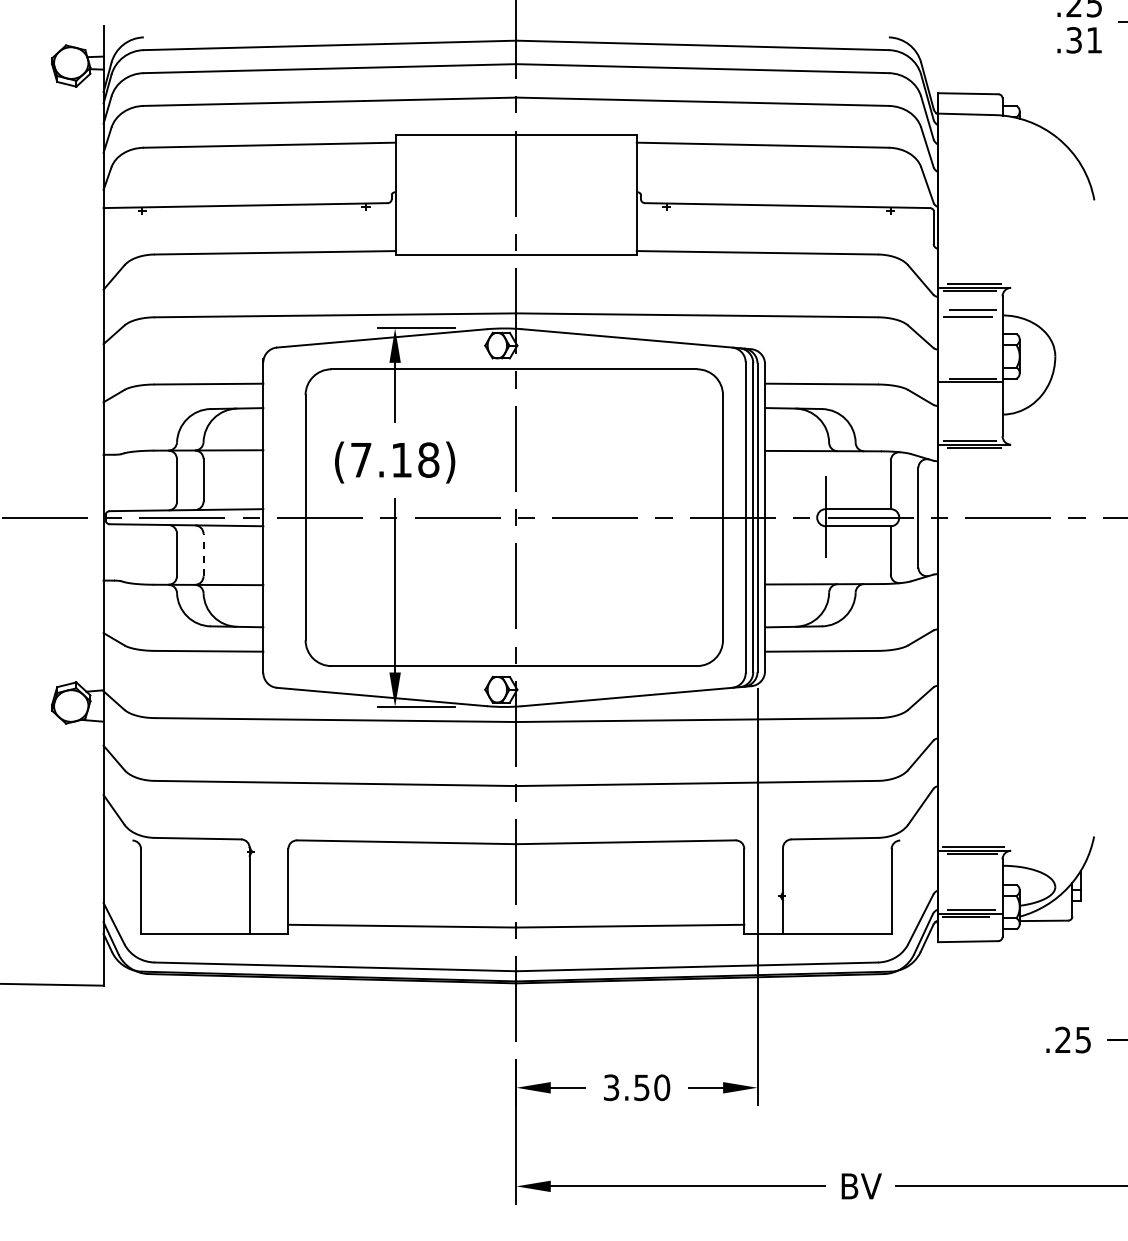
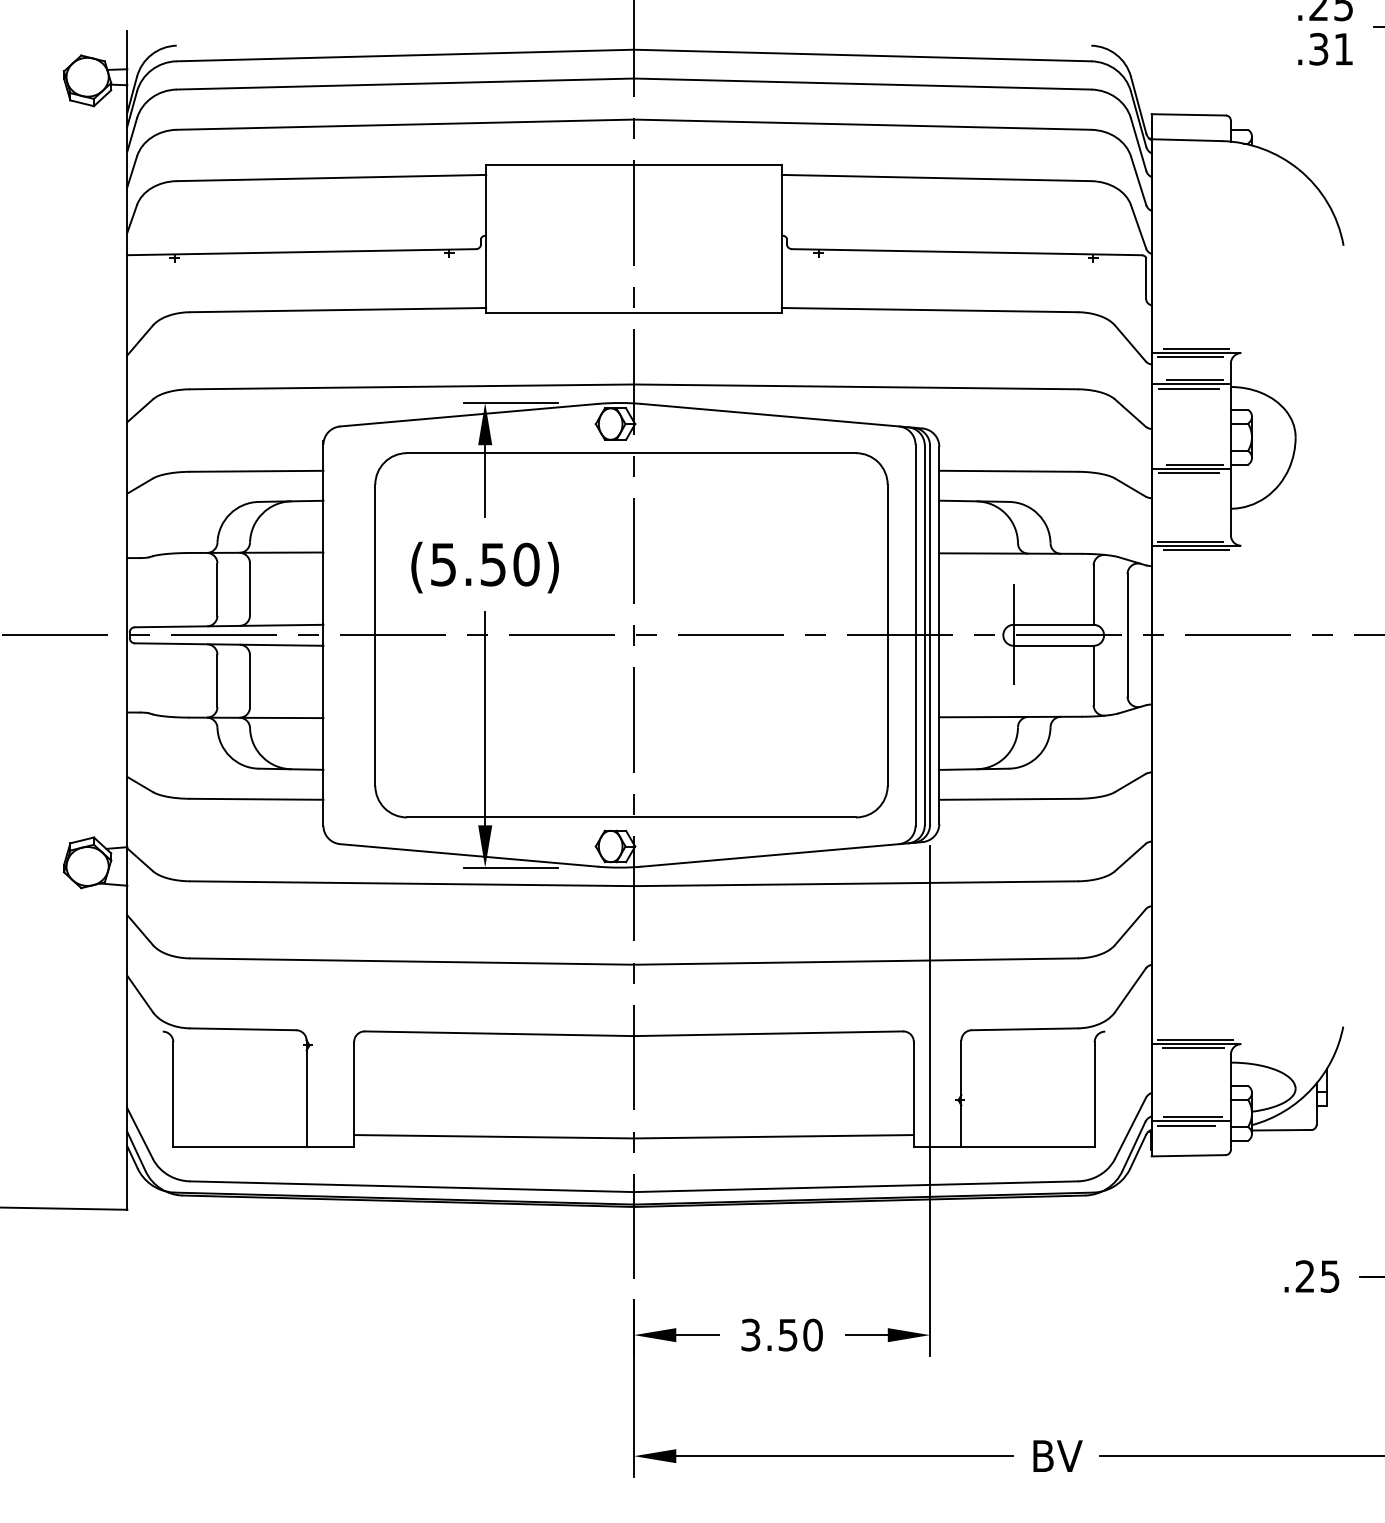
line: (969, 313) -> (1190, 384), added
line: (968, 385) -> (1188, 473), added
text: (395, 460) -> (485, 564), (7.18) -> (5.50)
line: (203, 555) -> (250, 681), dashed -> solid

